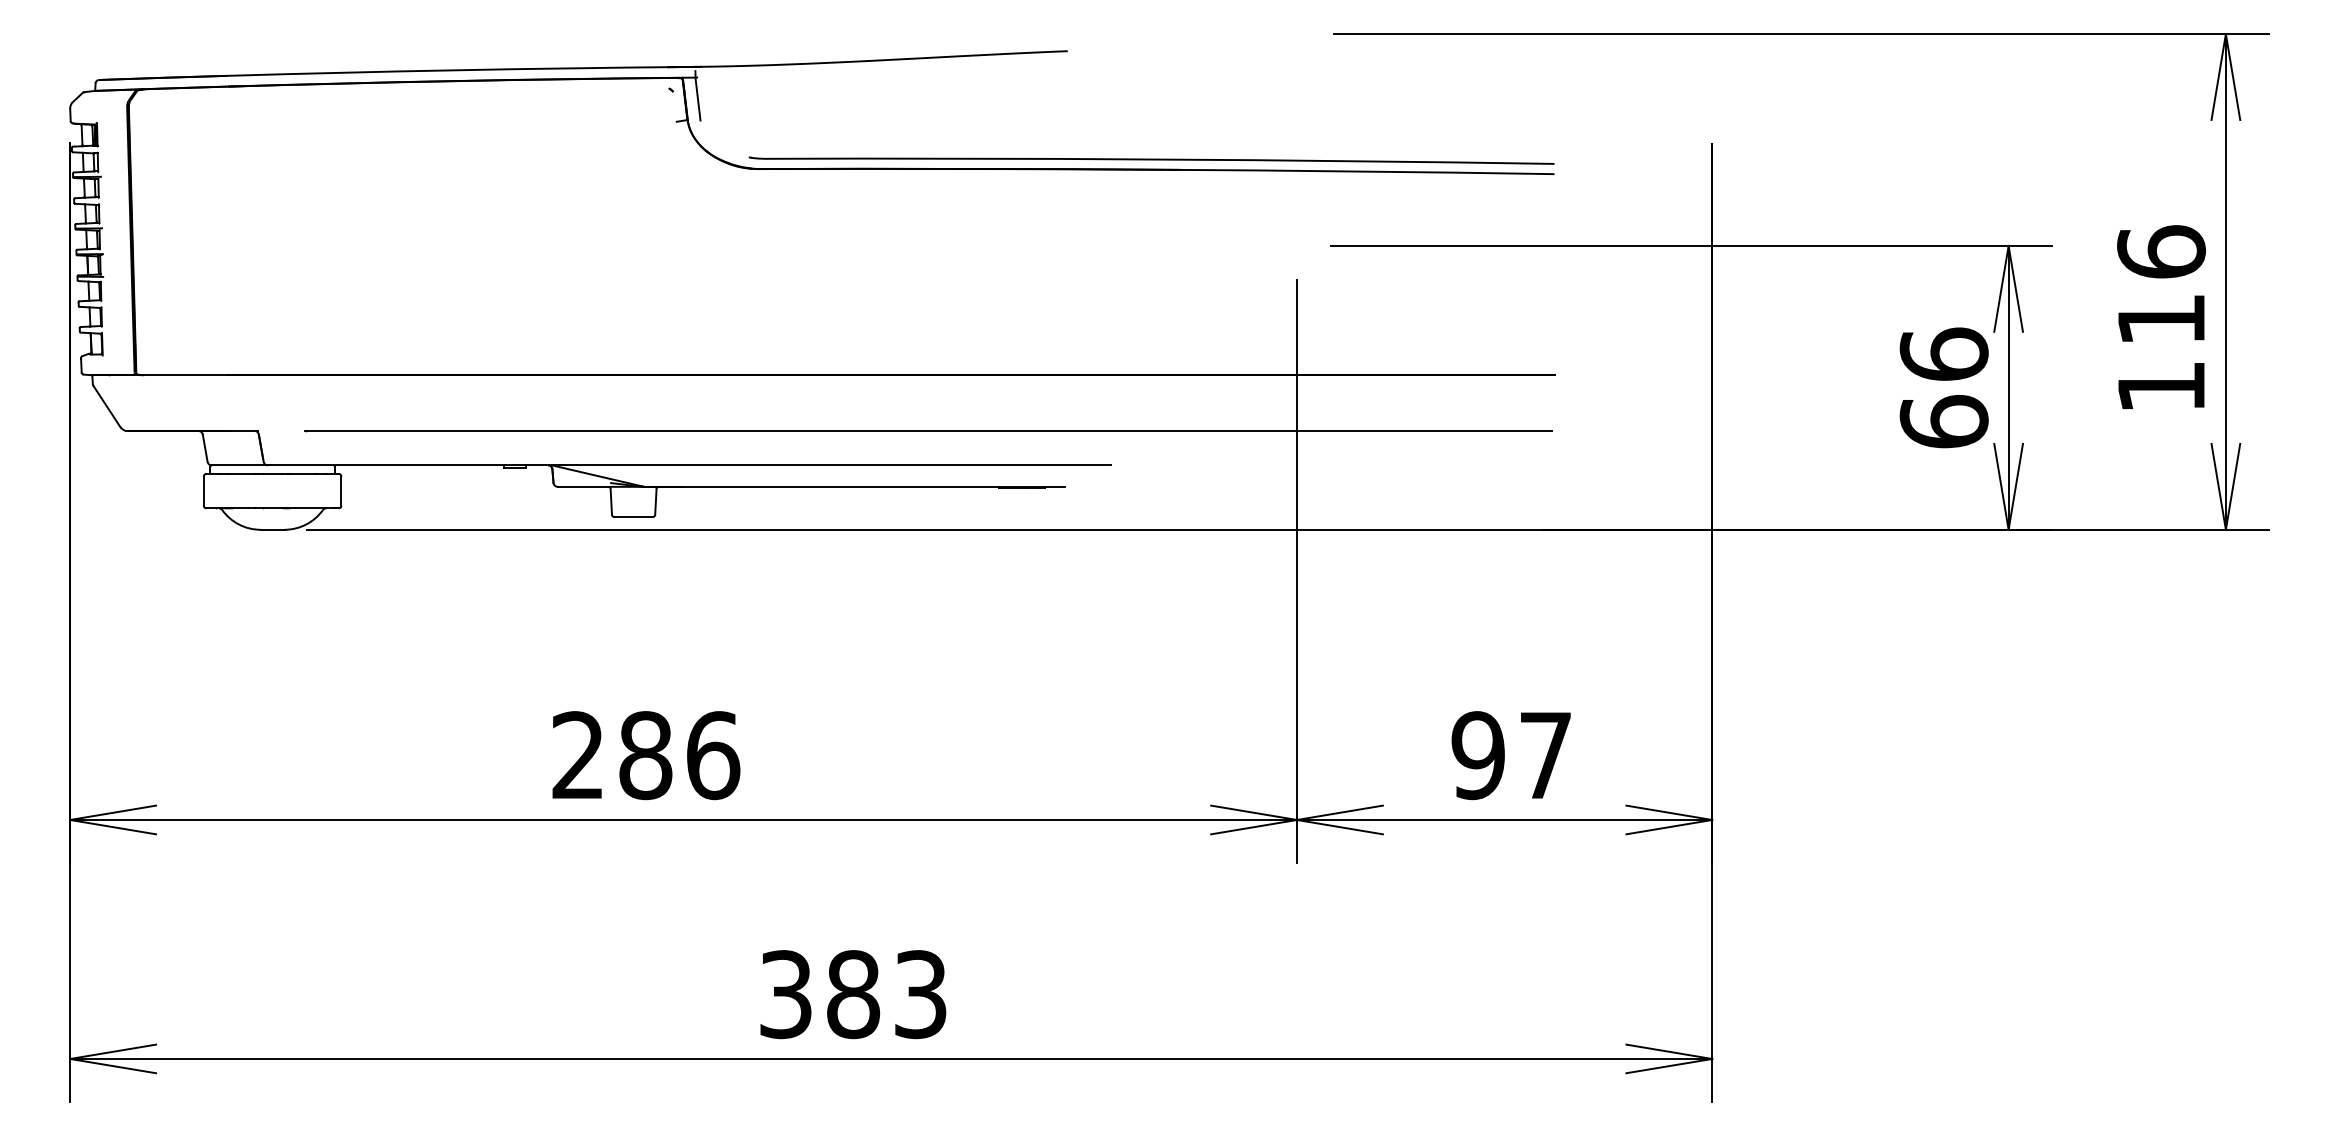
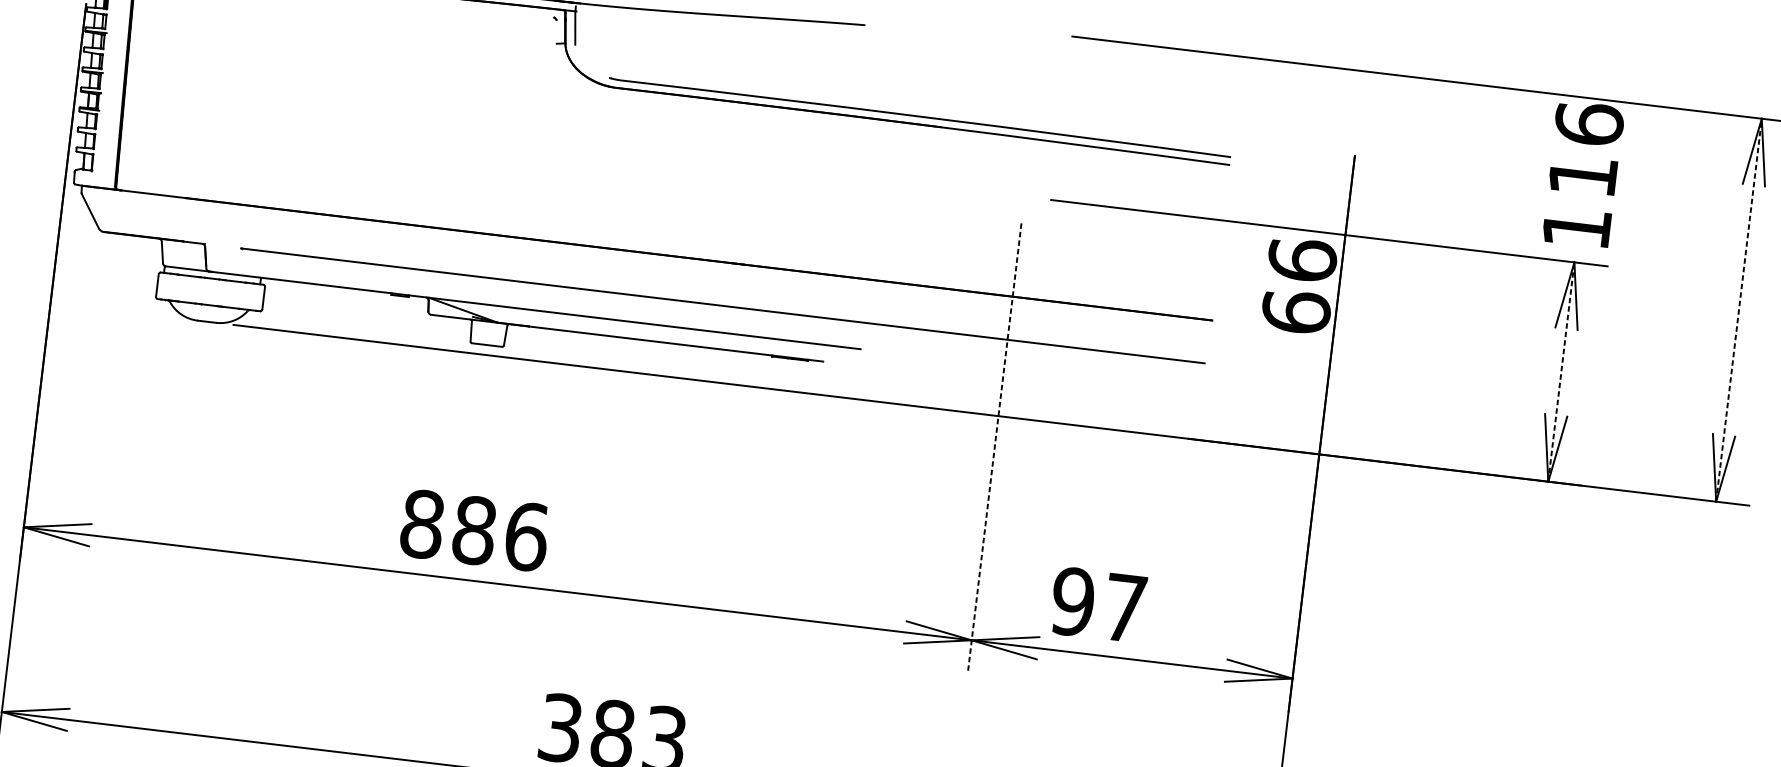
line: (2225, 281) -> (1738, 309), solid -> dashed
text: (2161, 316) -> (1583, 173), moved
text: (1943, 387) -> (1298, 285), moved
line: (2008, 387) -> (1561, 371), solid -> dashed
line: (1297, 572) -> (994, 449), solid -> dashed
text: (578, 755) -> (422, 524), 286 -> 886
text: (1510, 755) -> (1097, 604), moved

